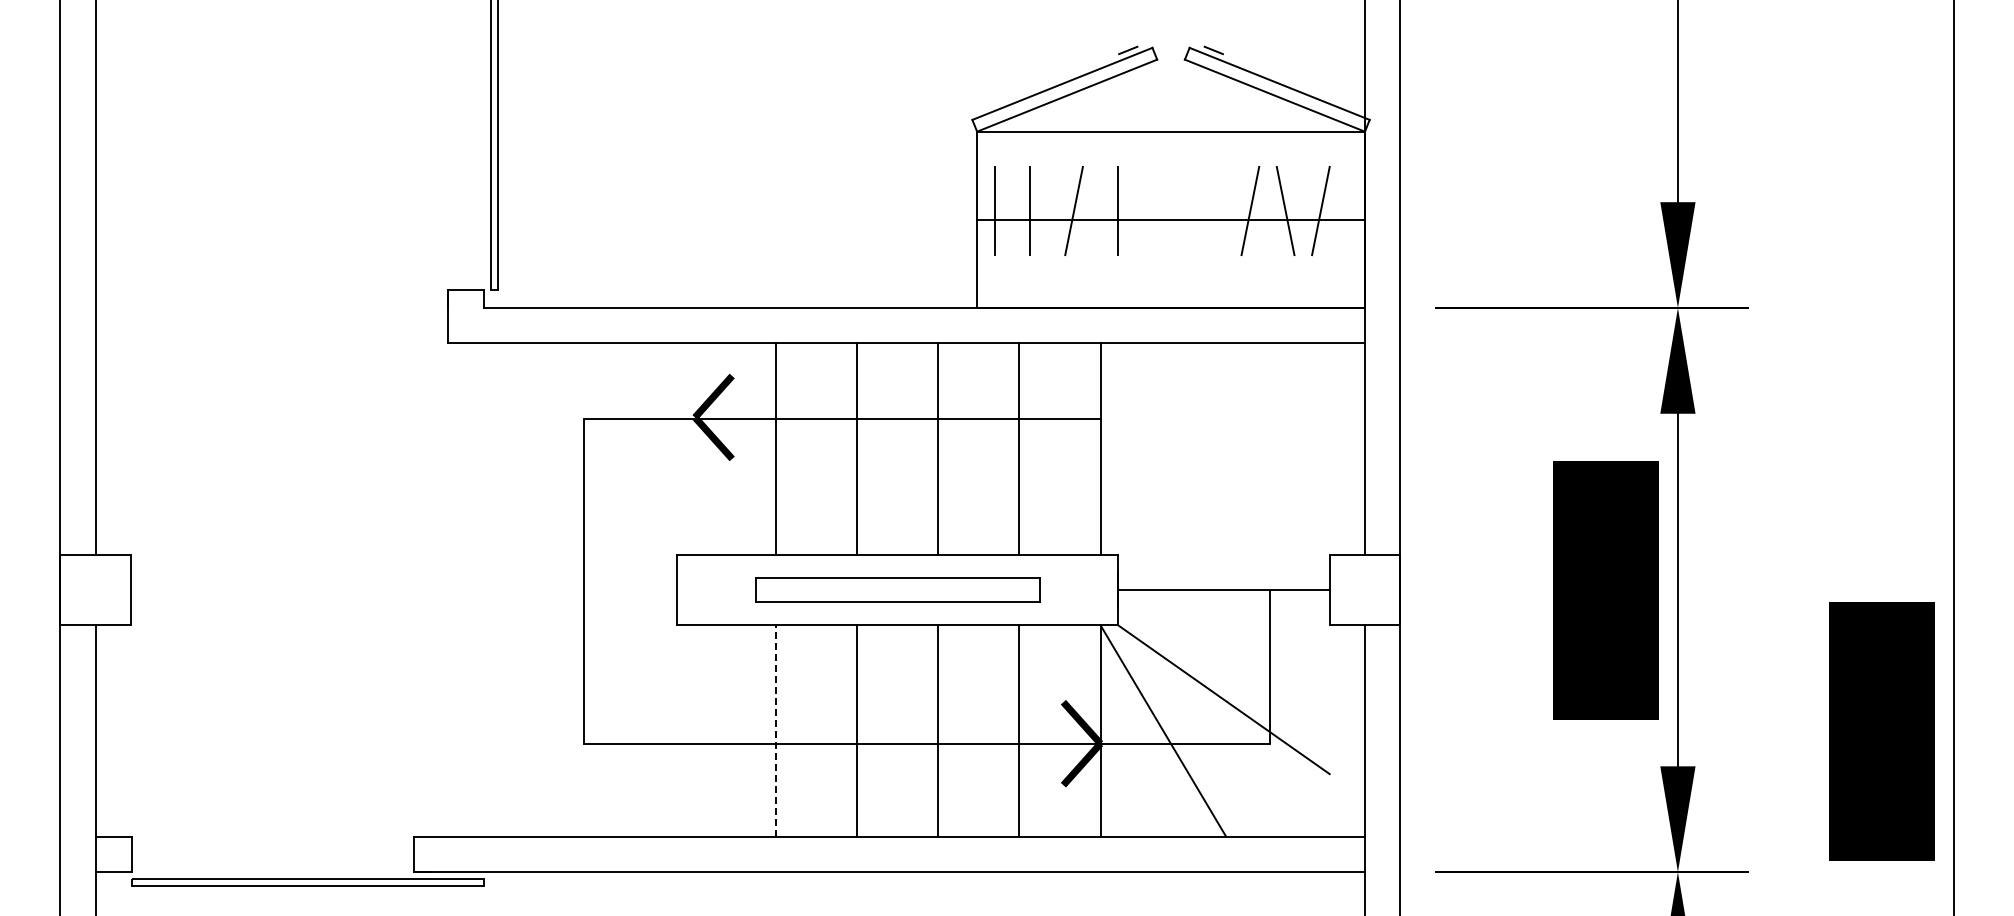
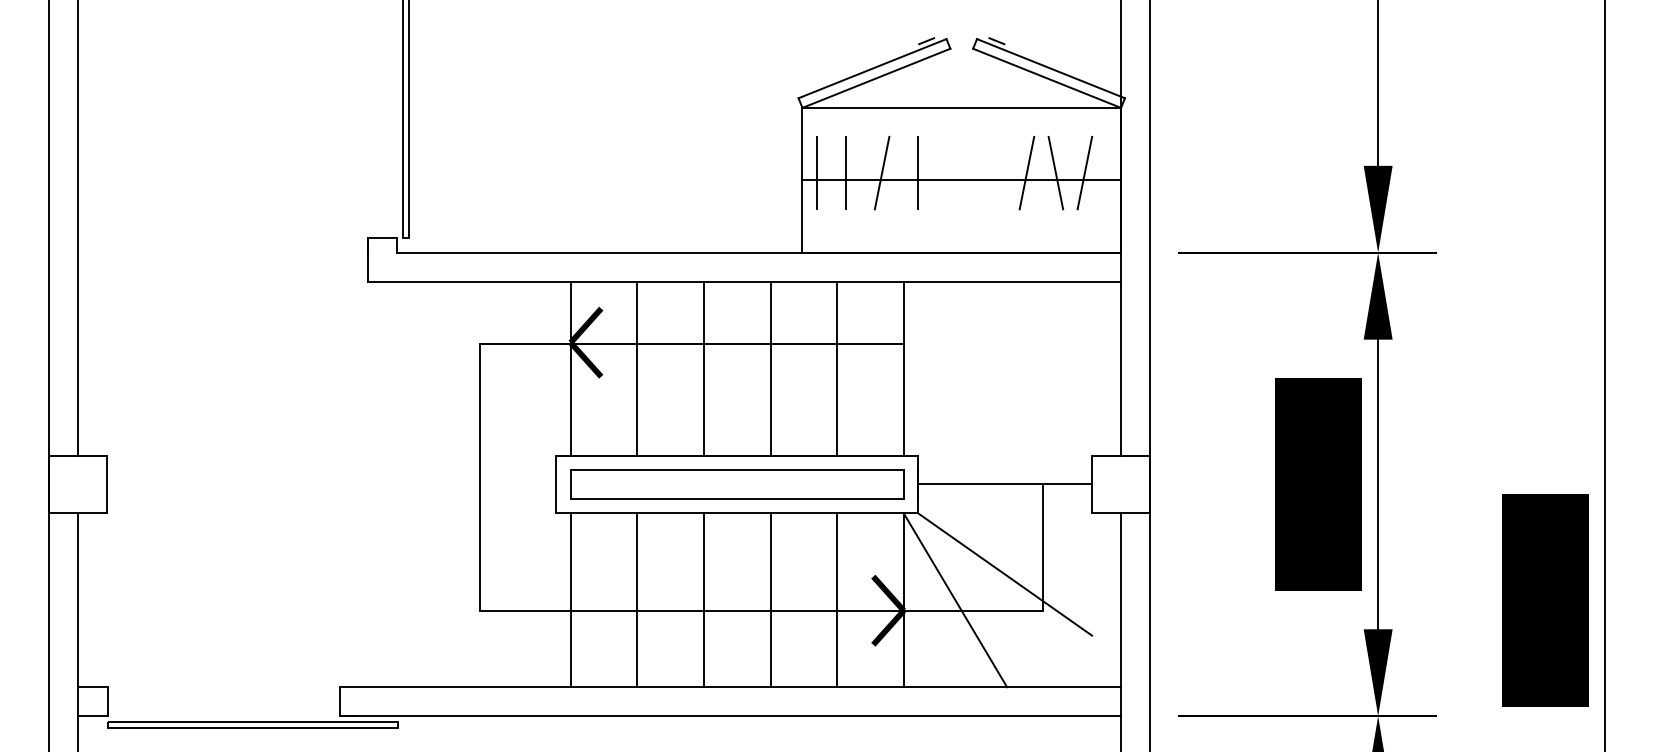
line: (695, 448) -> (571, 368), added
part: (897, 589) -> (737, 484), size x1.43
line: (695, 730) -> (571, 599), added
line: (776, 731) -> (637, 600), dashed -> solid

